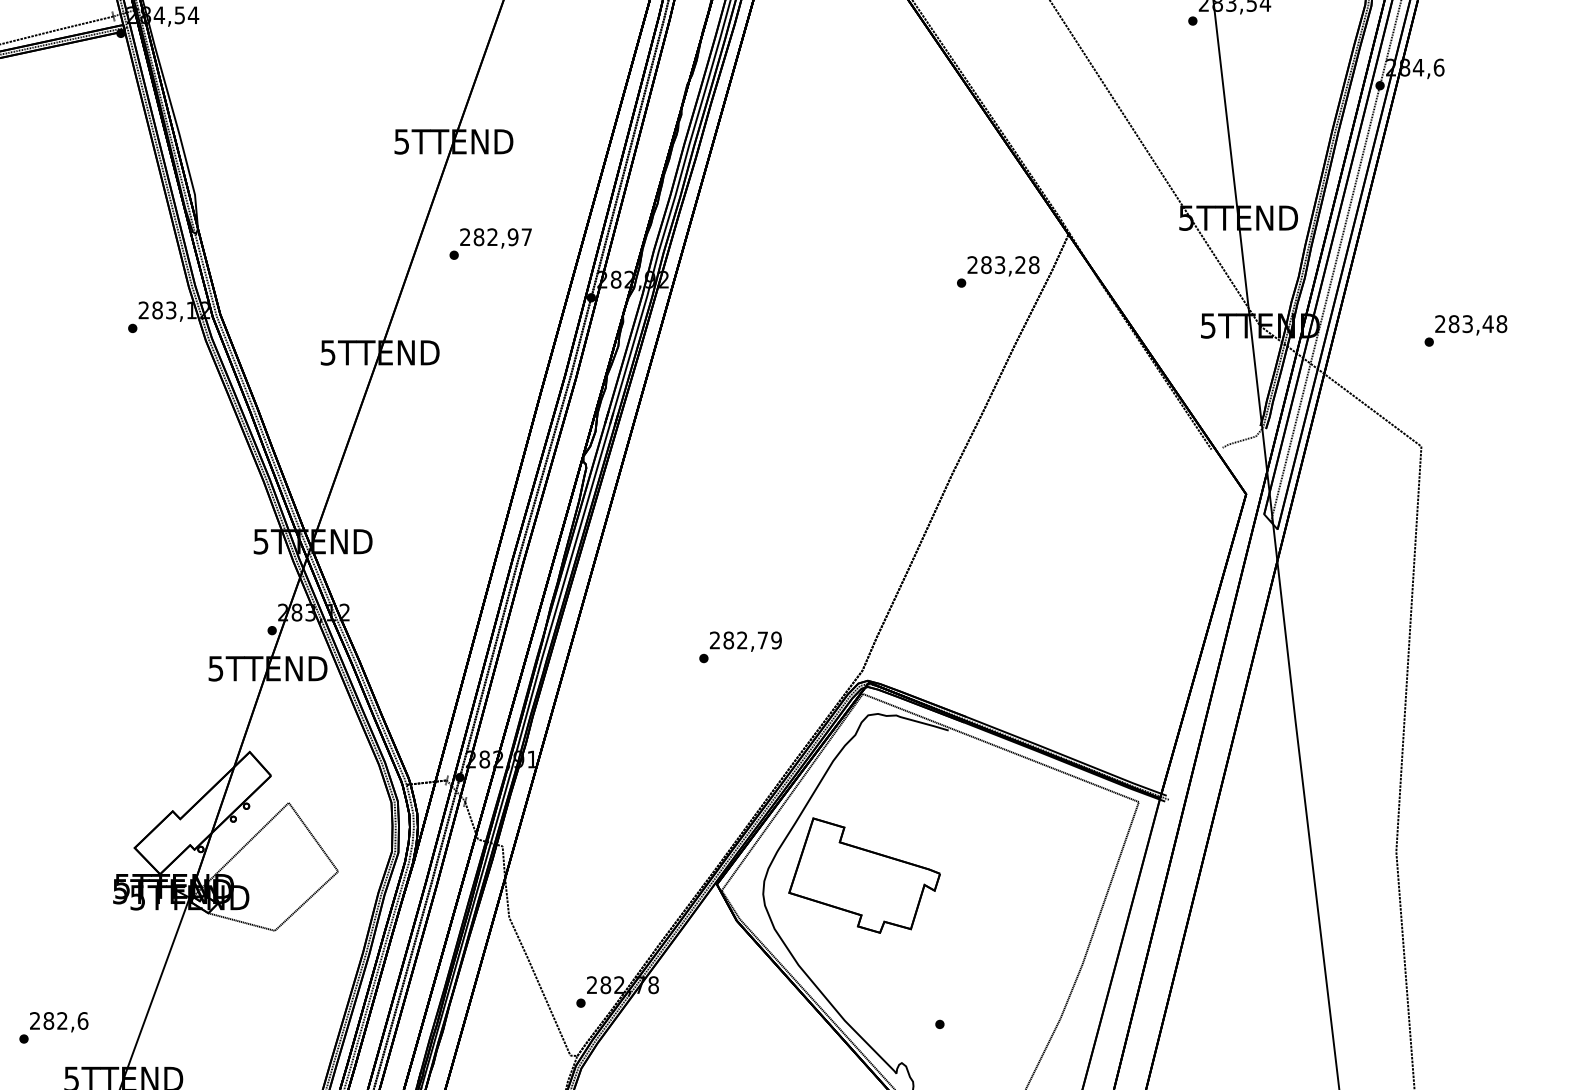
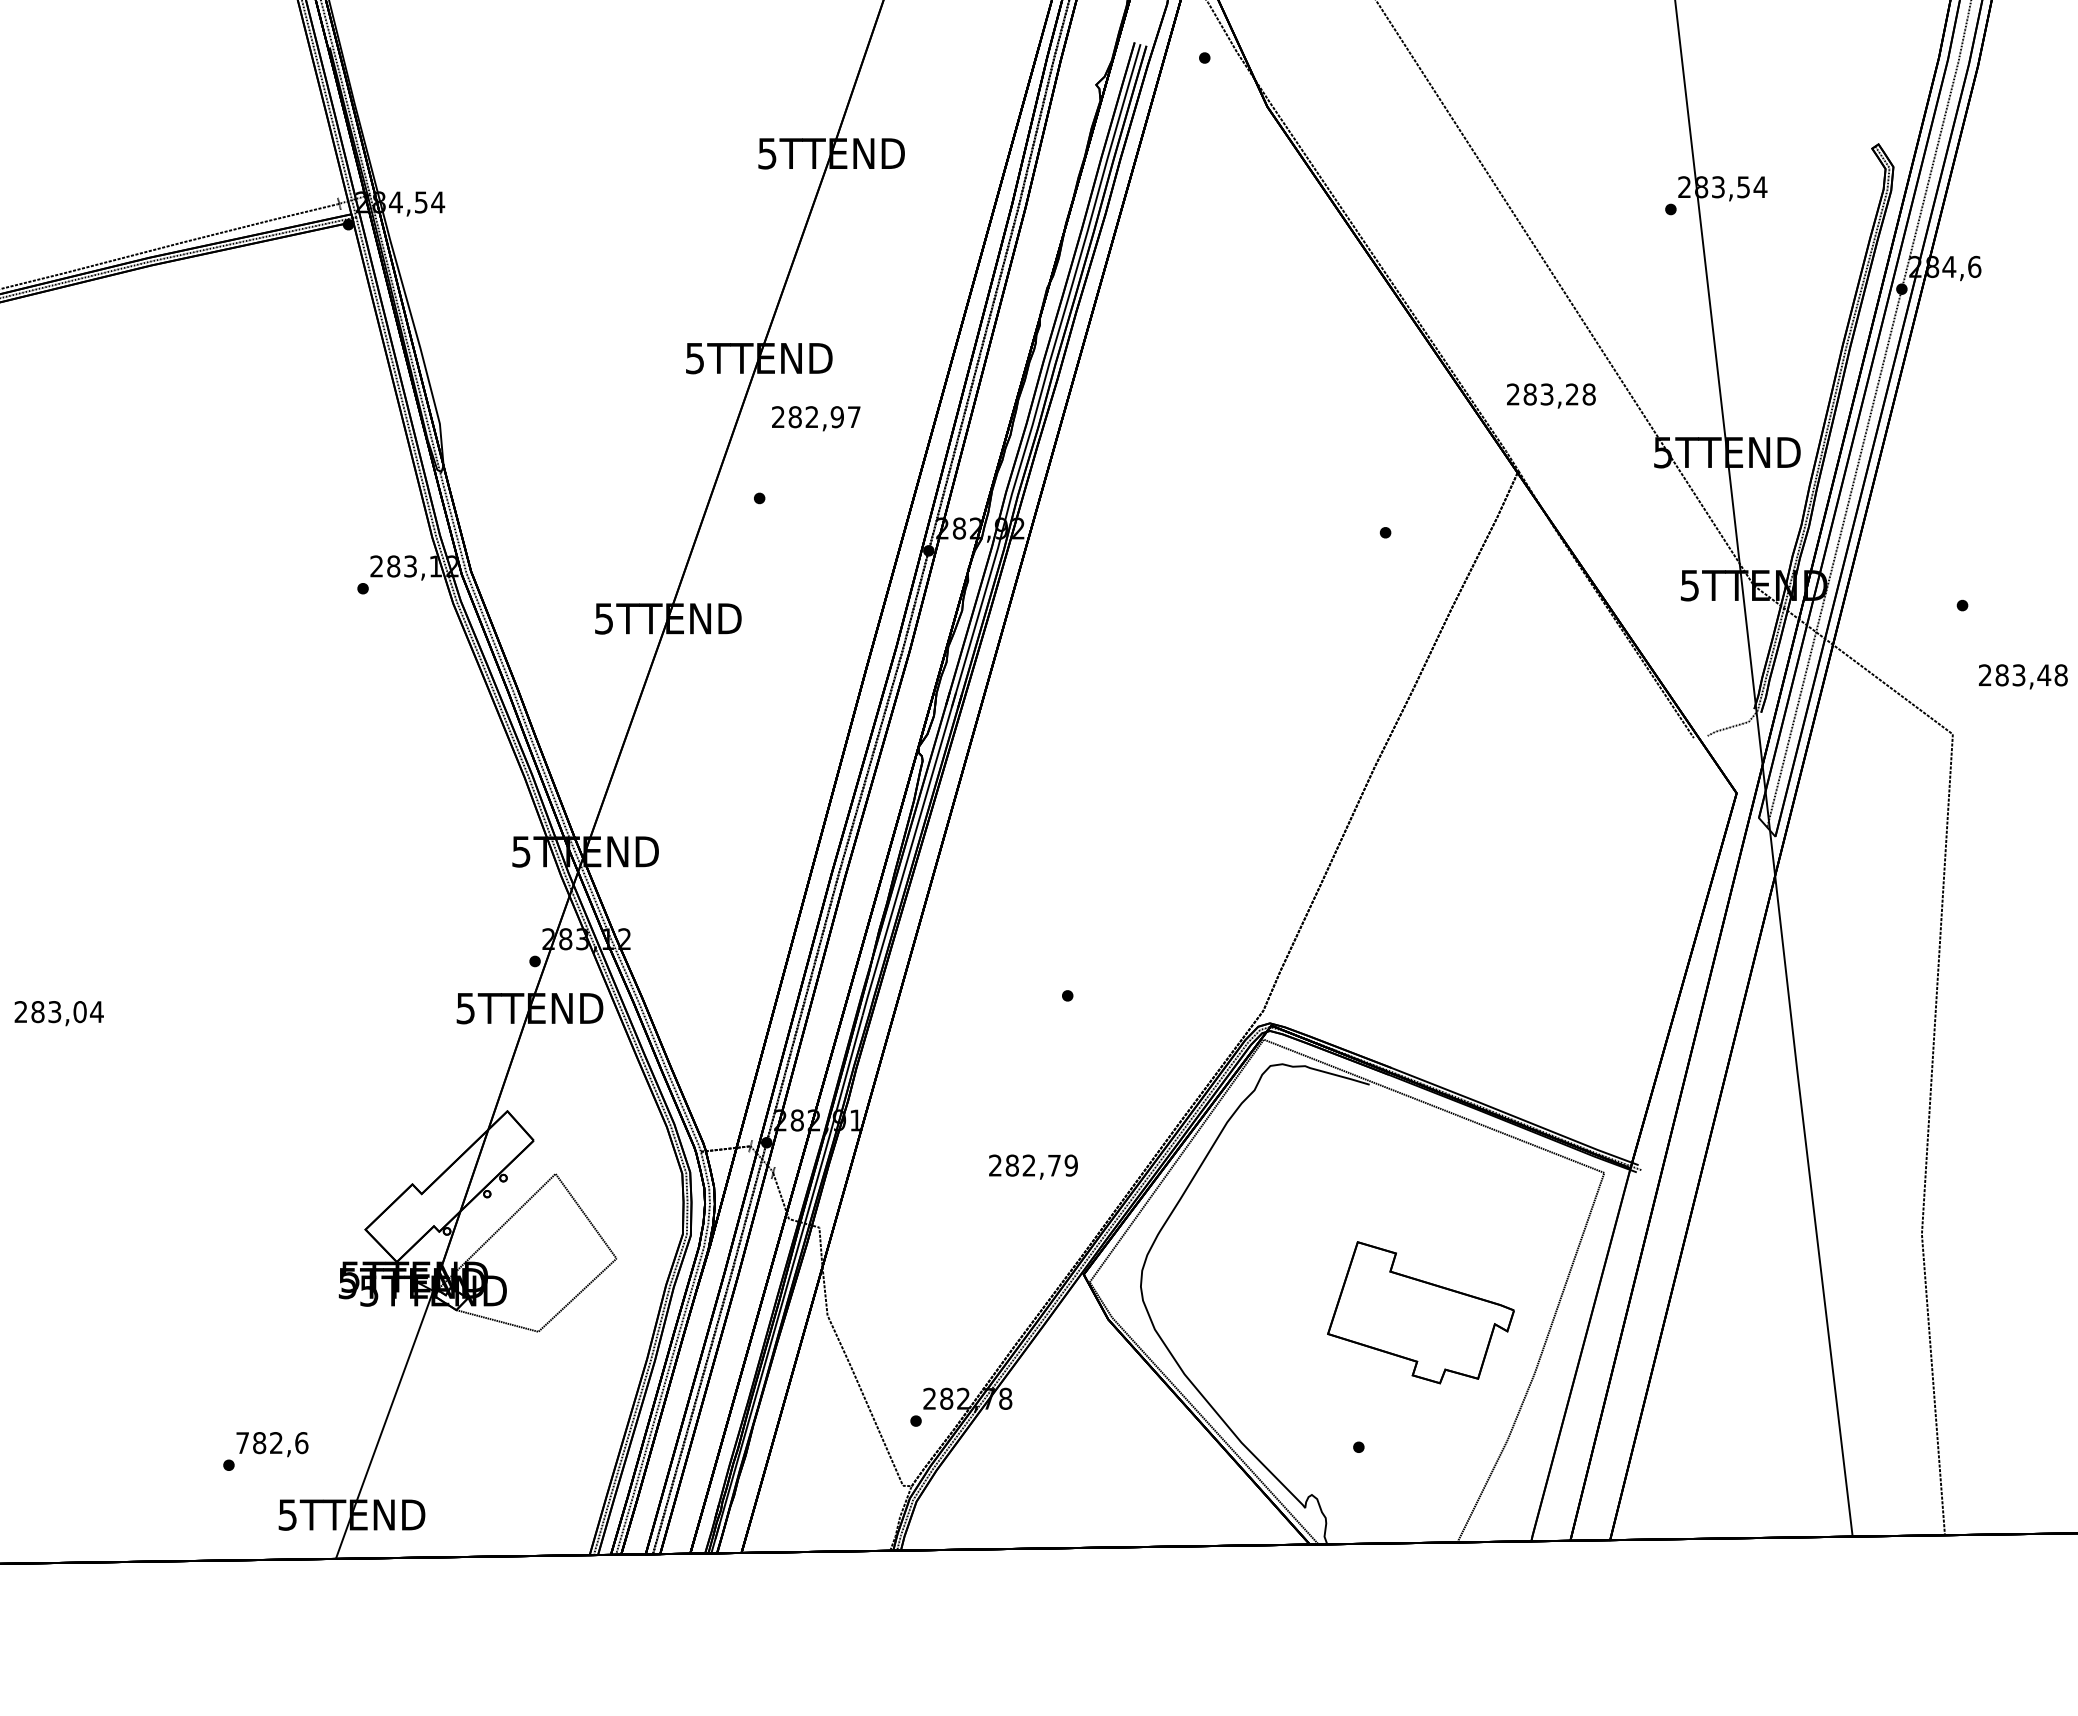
text: (496, 238) -> (816, 418), moved
text: (1003, 265) -> (1551, 395), moved
text: (1471, 325) -> (2023, 676), moved
text: (745, 641) -> (1033, 1166), moved
part: (864, 875) -> (1420, 1312), moved
text: (34, 1020) -> (242, 1442), 282,6 -> 782,6

